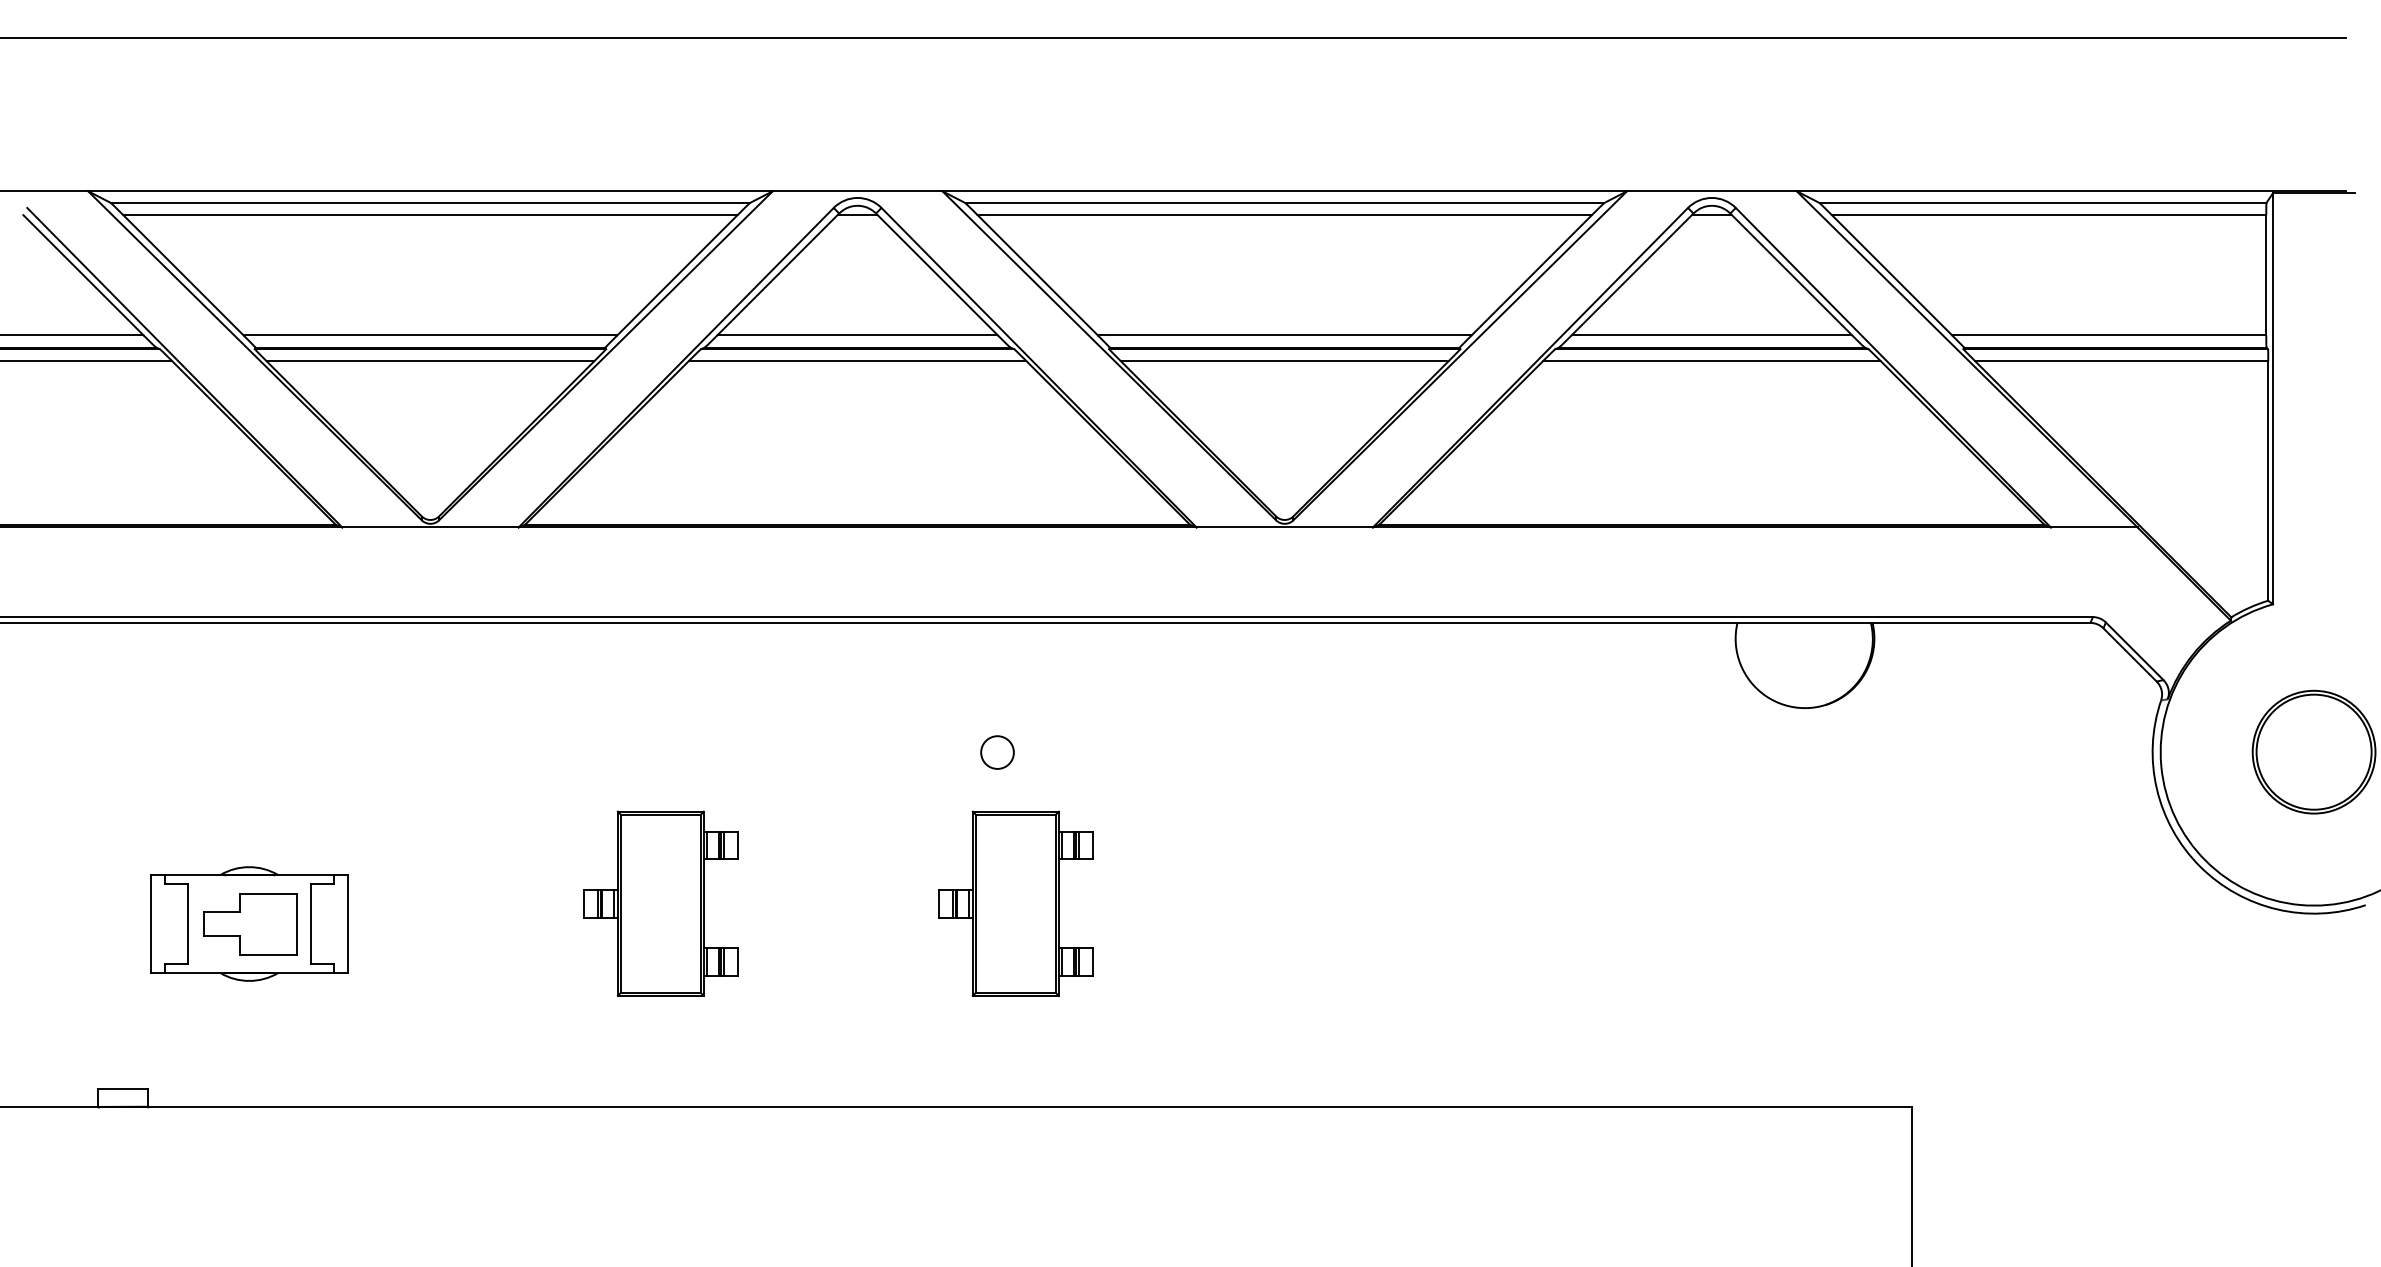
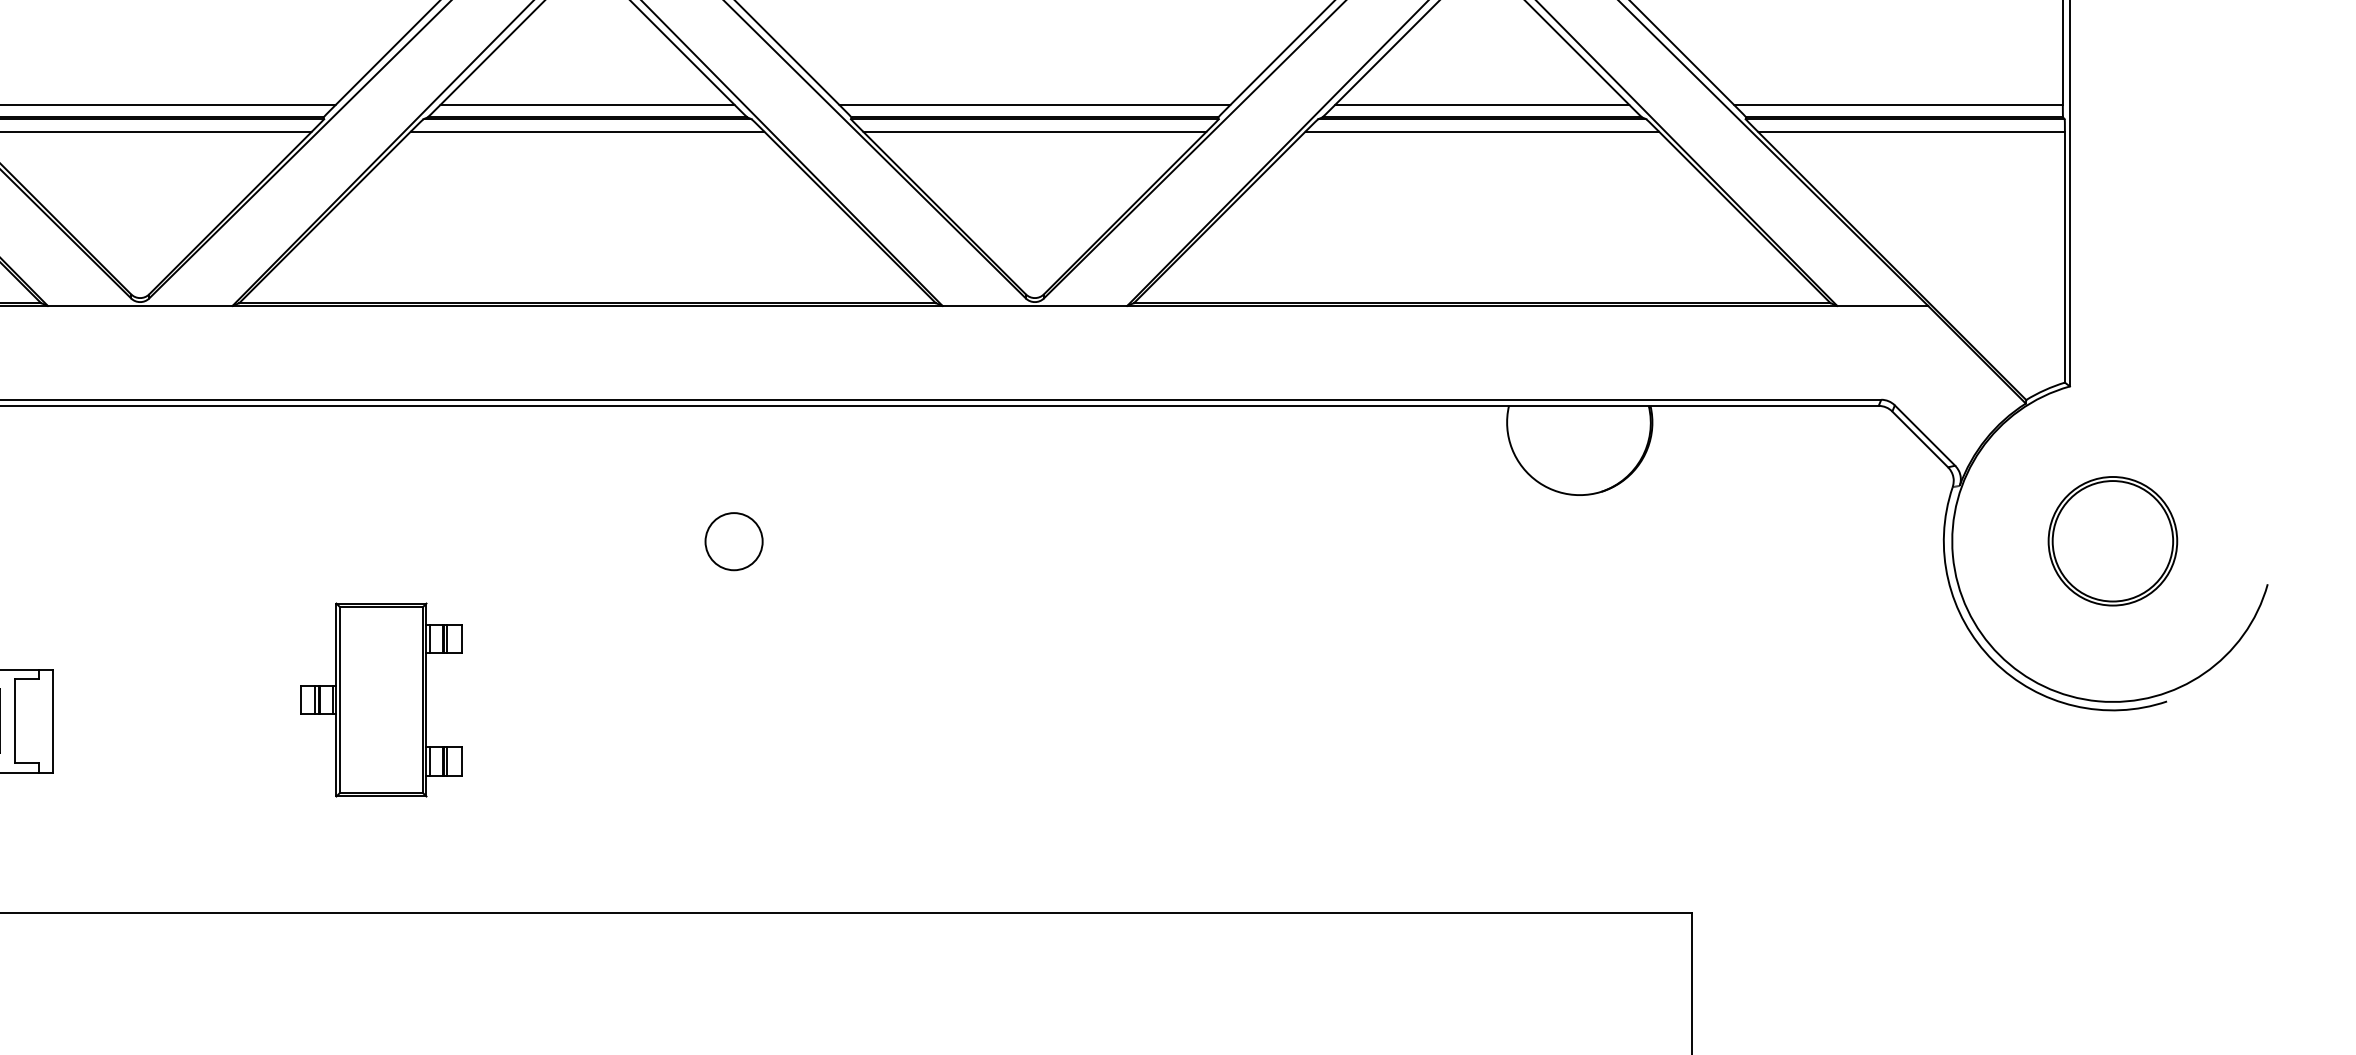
circle: (997, 752) -> (734, 541), size x1.67
part: (1015, 903) -> (752, 699), removed

